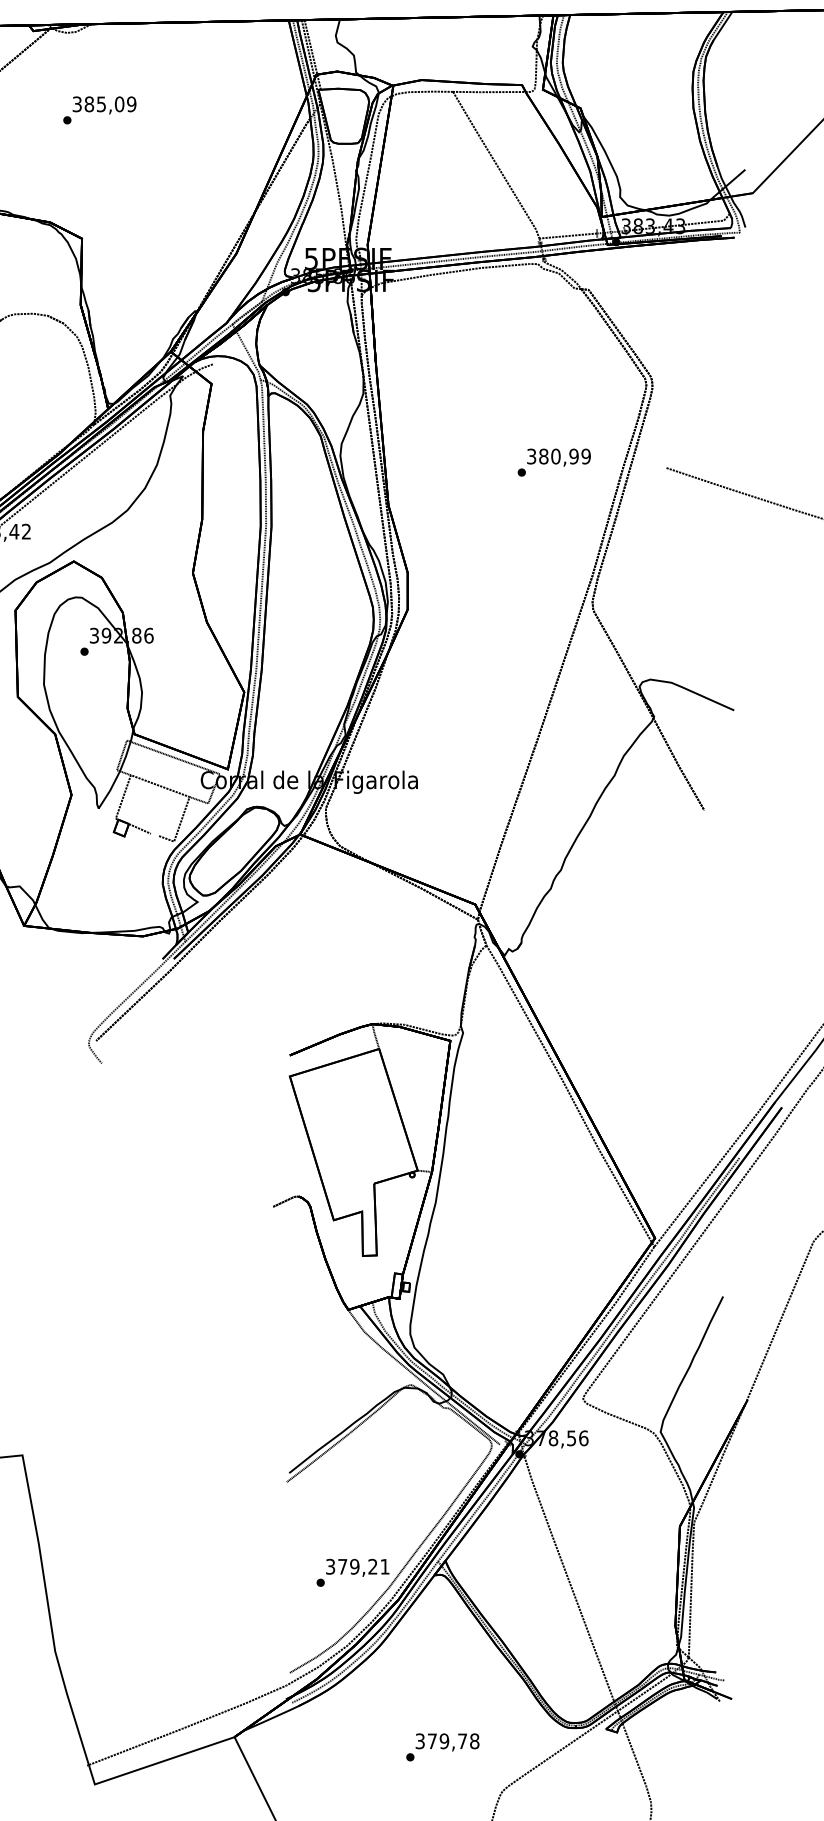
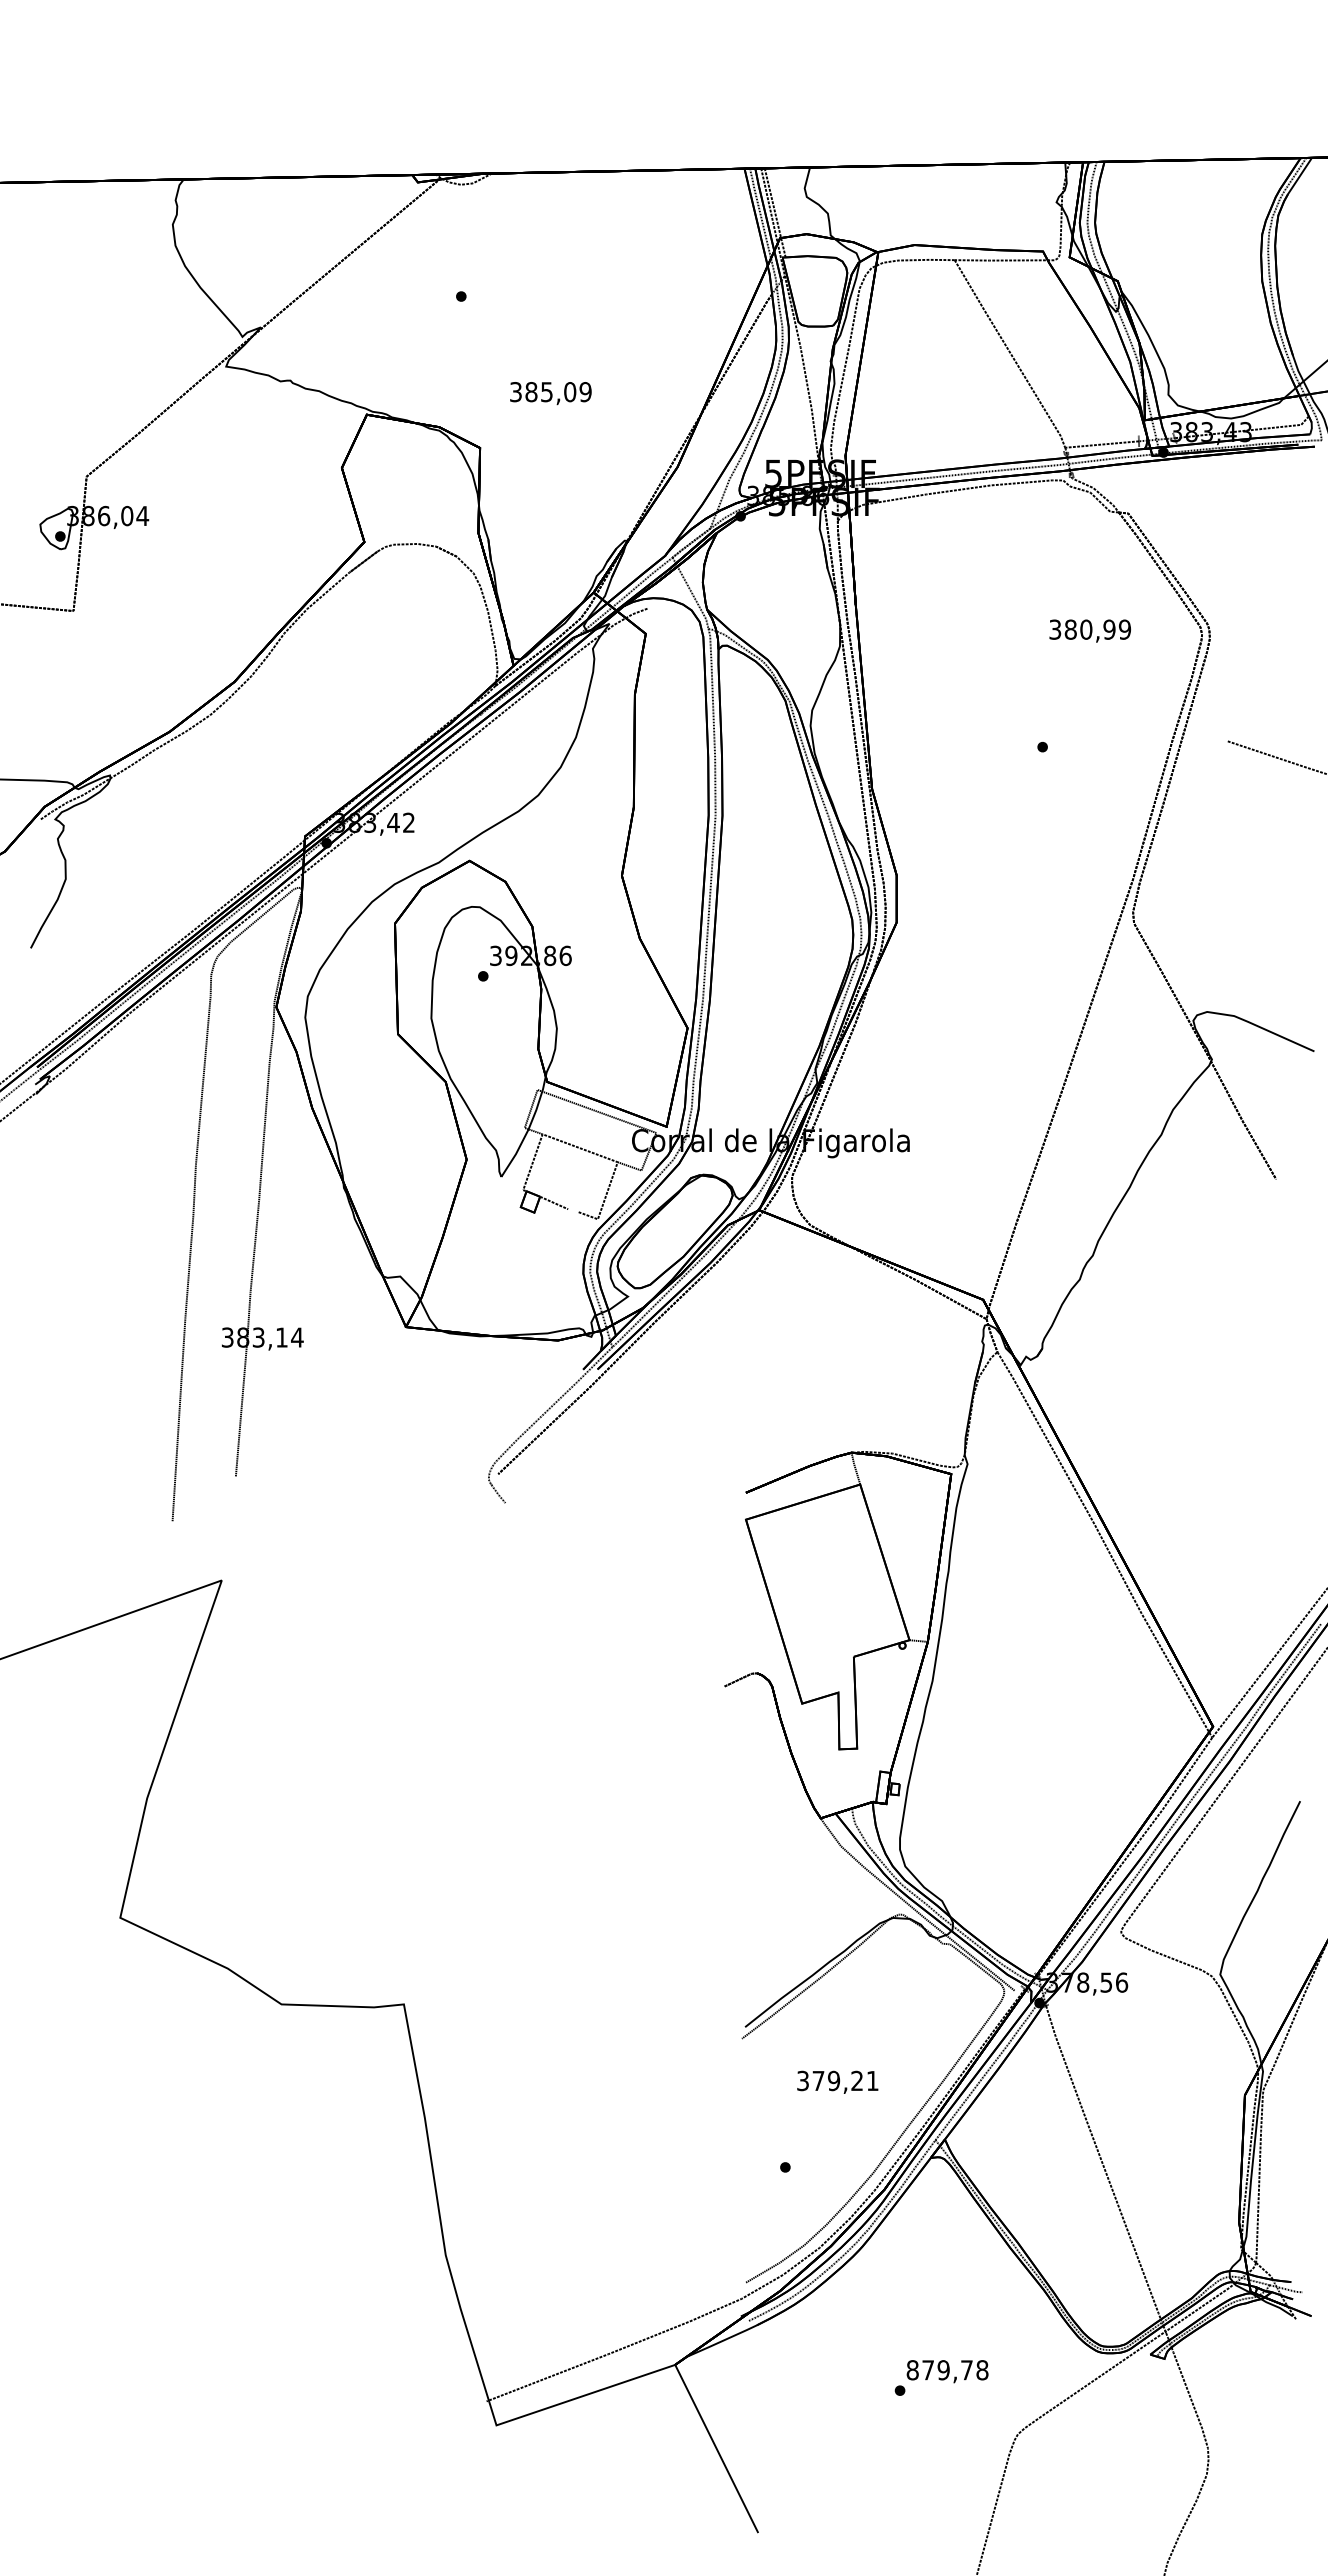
text: (104, 105) -> (550, 393), moved
text: (558, 457) -> (1089, 630), moved
text: (357, 1567) -> (837, 2081), moved
text: (420, 1741) -> (912, 2370), 379,78 -> 879,78

